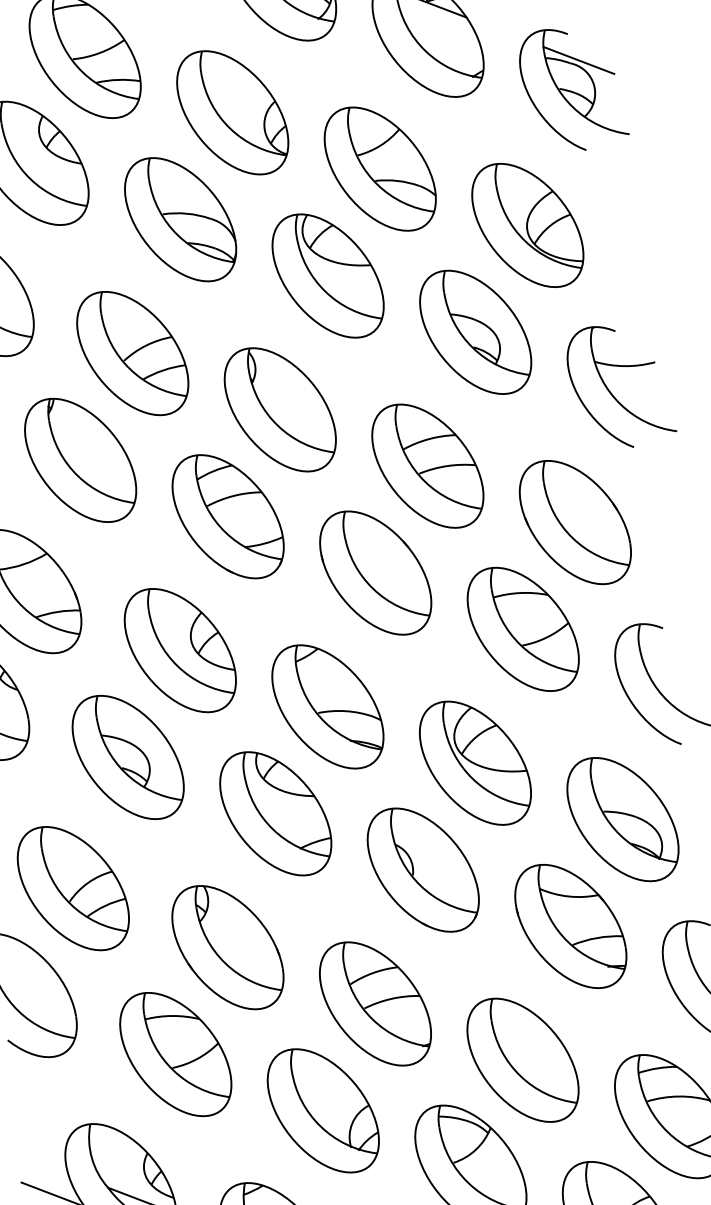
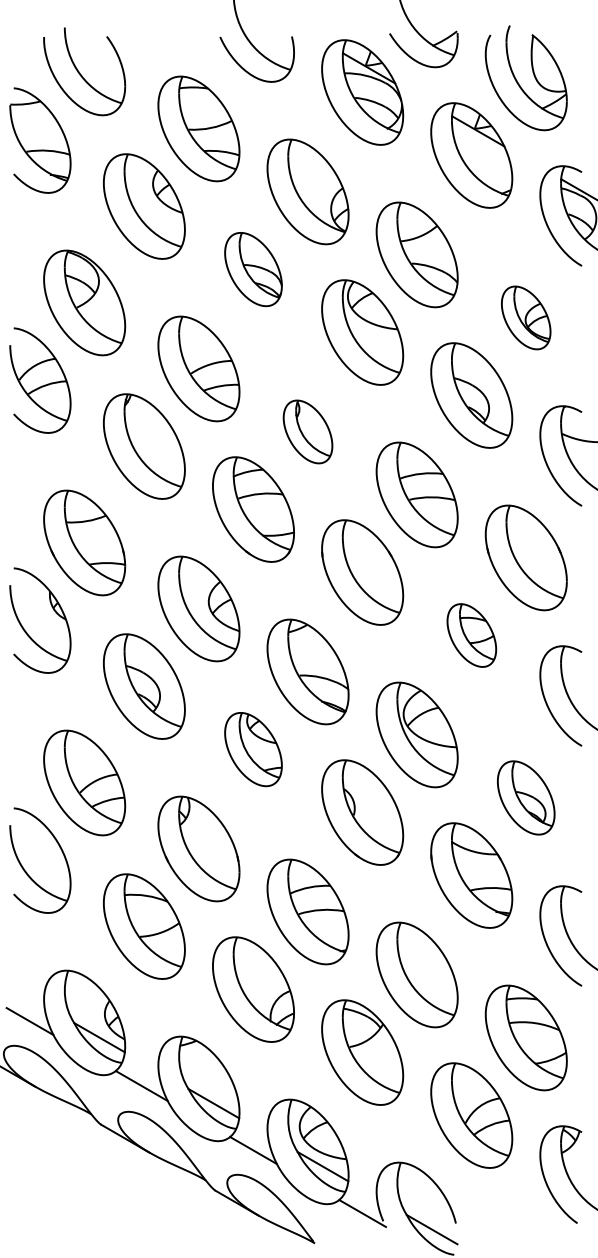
part: (180, 219) -> (253, 269), size x0.7
part: (526, 225) -> (525, 317), size x0.6
part: (279, 409) -> (307, 431), size x0.6
part: (522, 629) -> (471, 635), size x0.6
part: (275, 813) -> (253, 749), size x0.7
part: (621, 819) -> (525, 797), size x0.7

